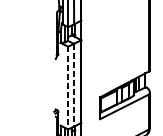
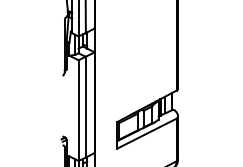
line: (73, 85) -> (85, 107), dashed -> solid
line: (68, 88) -> (78, 111), dashed -> solid

